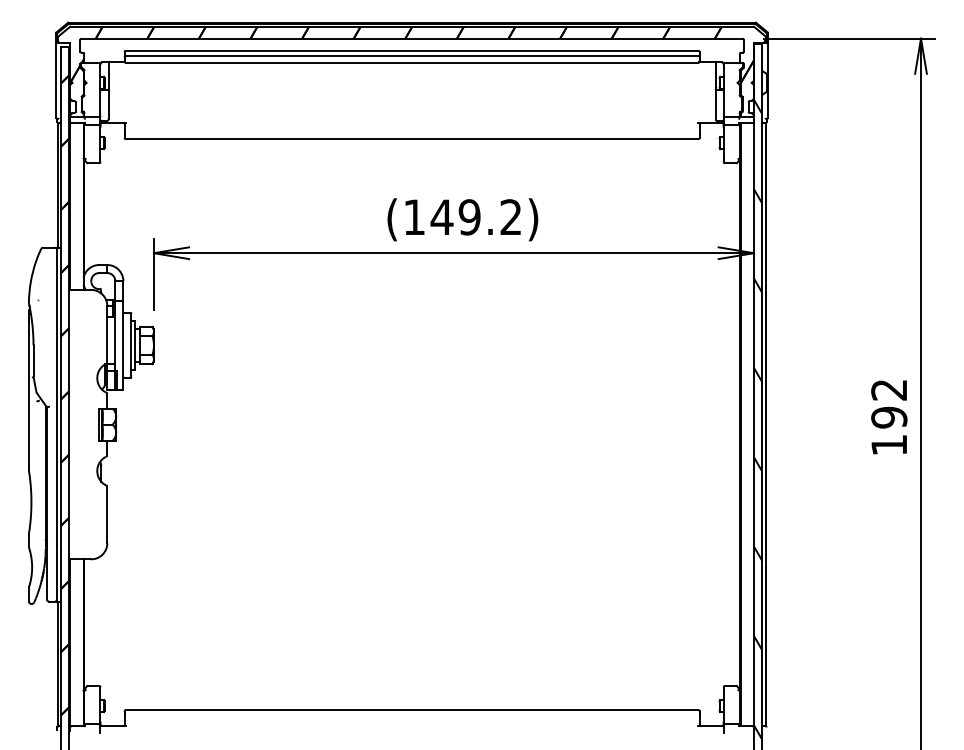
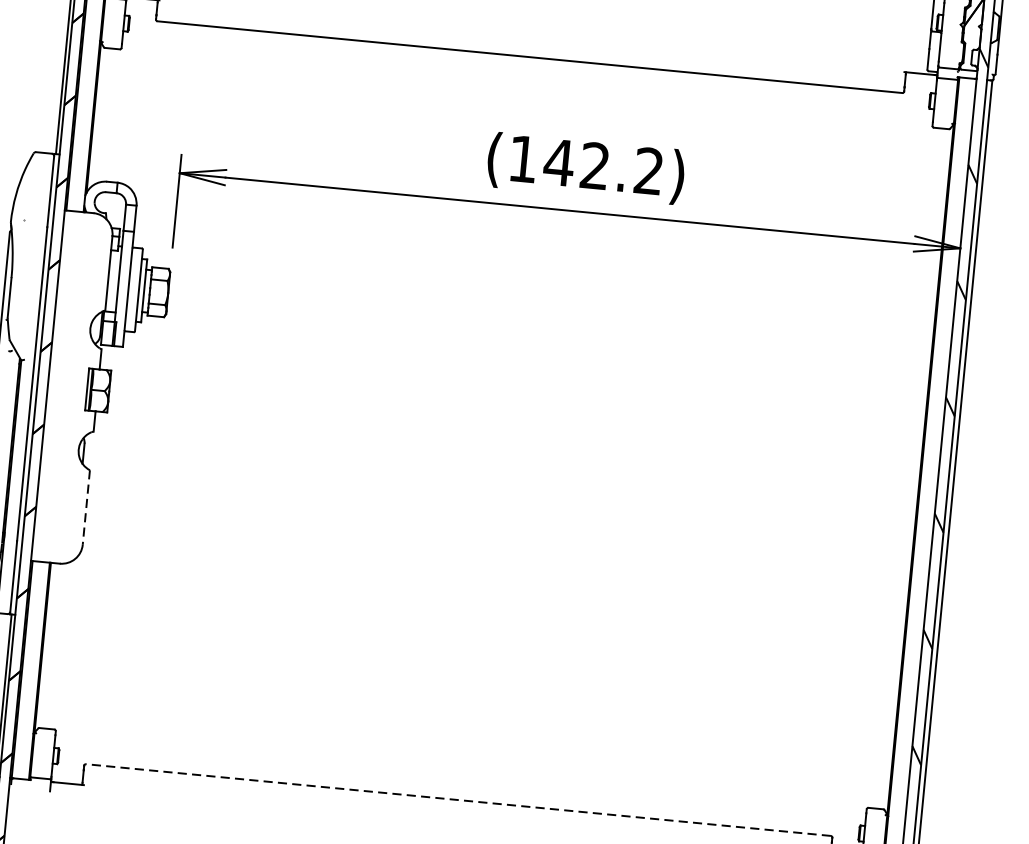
text: (469, 217) -> (594, 166), (149.2) -> (142.2)
line: (107, 514) -> (86, 507), solid -> dashed
line: (411, 710) -> (457, 800), solid -> dashed

